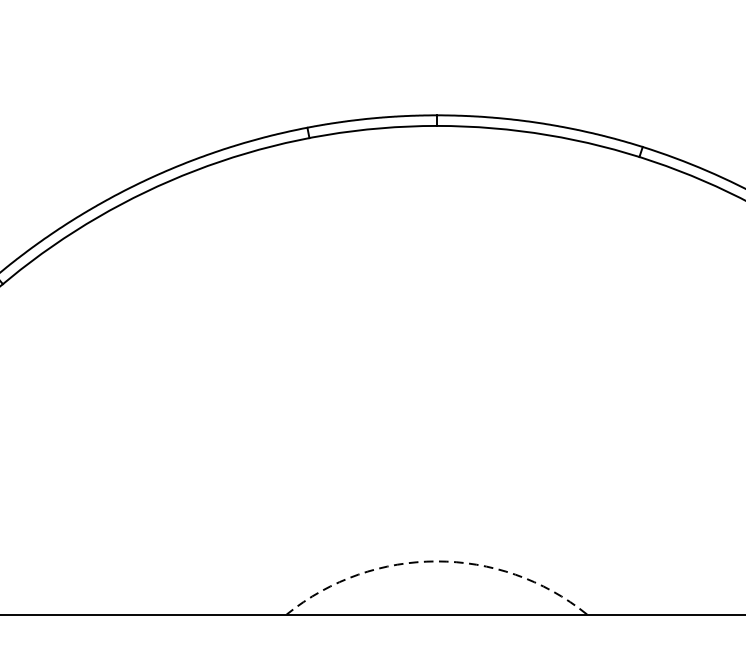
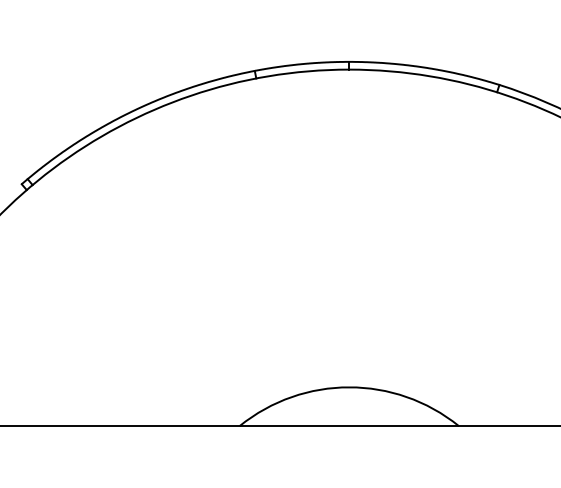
arc: (437, 561) -> (349, 387), dashed -> solid

